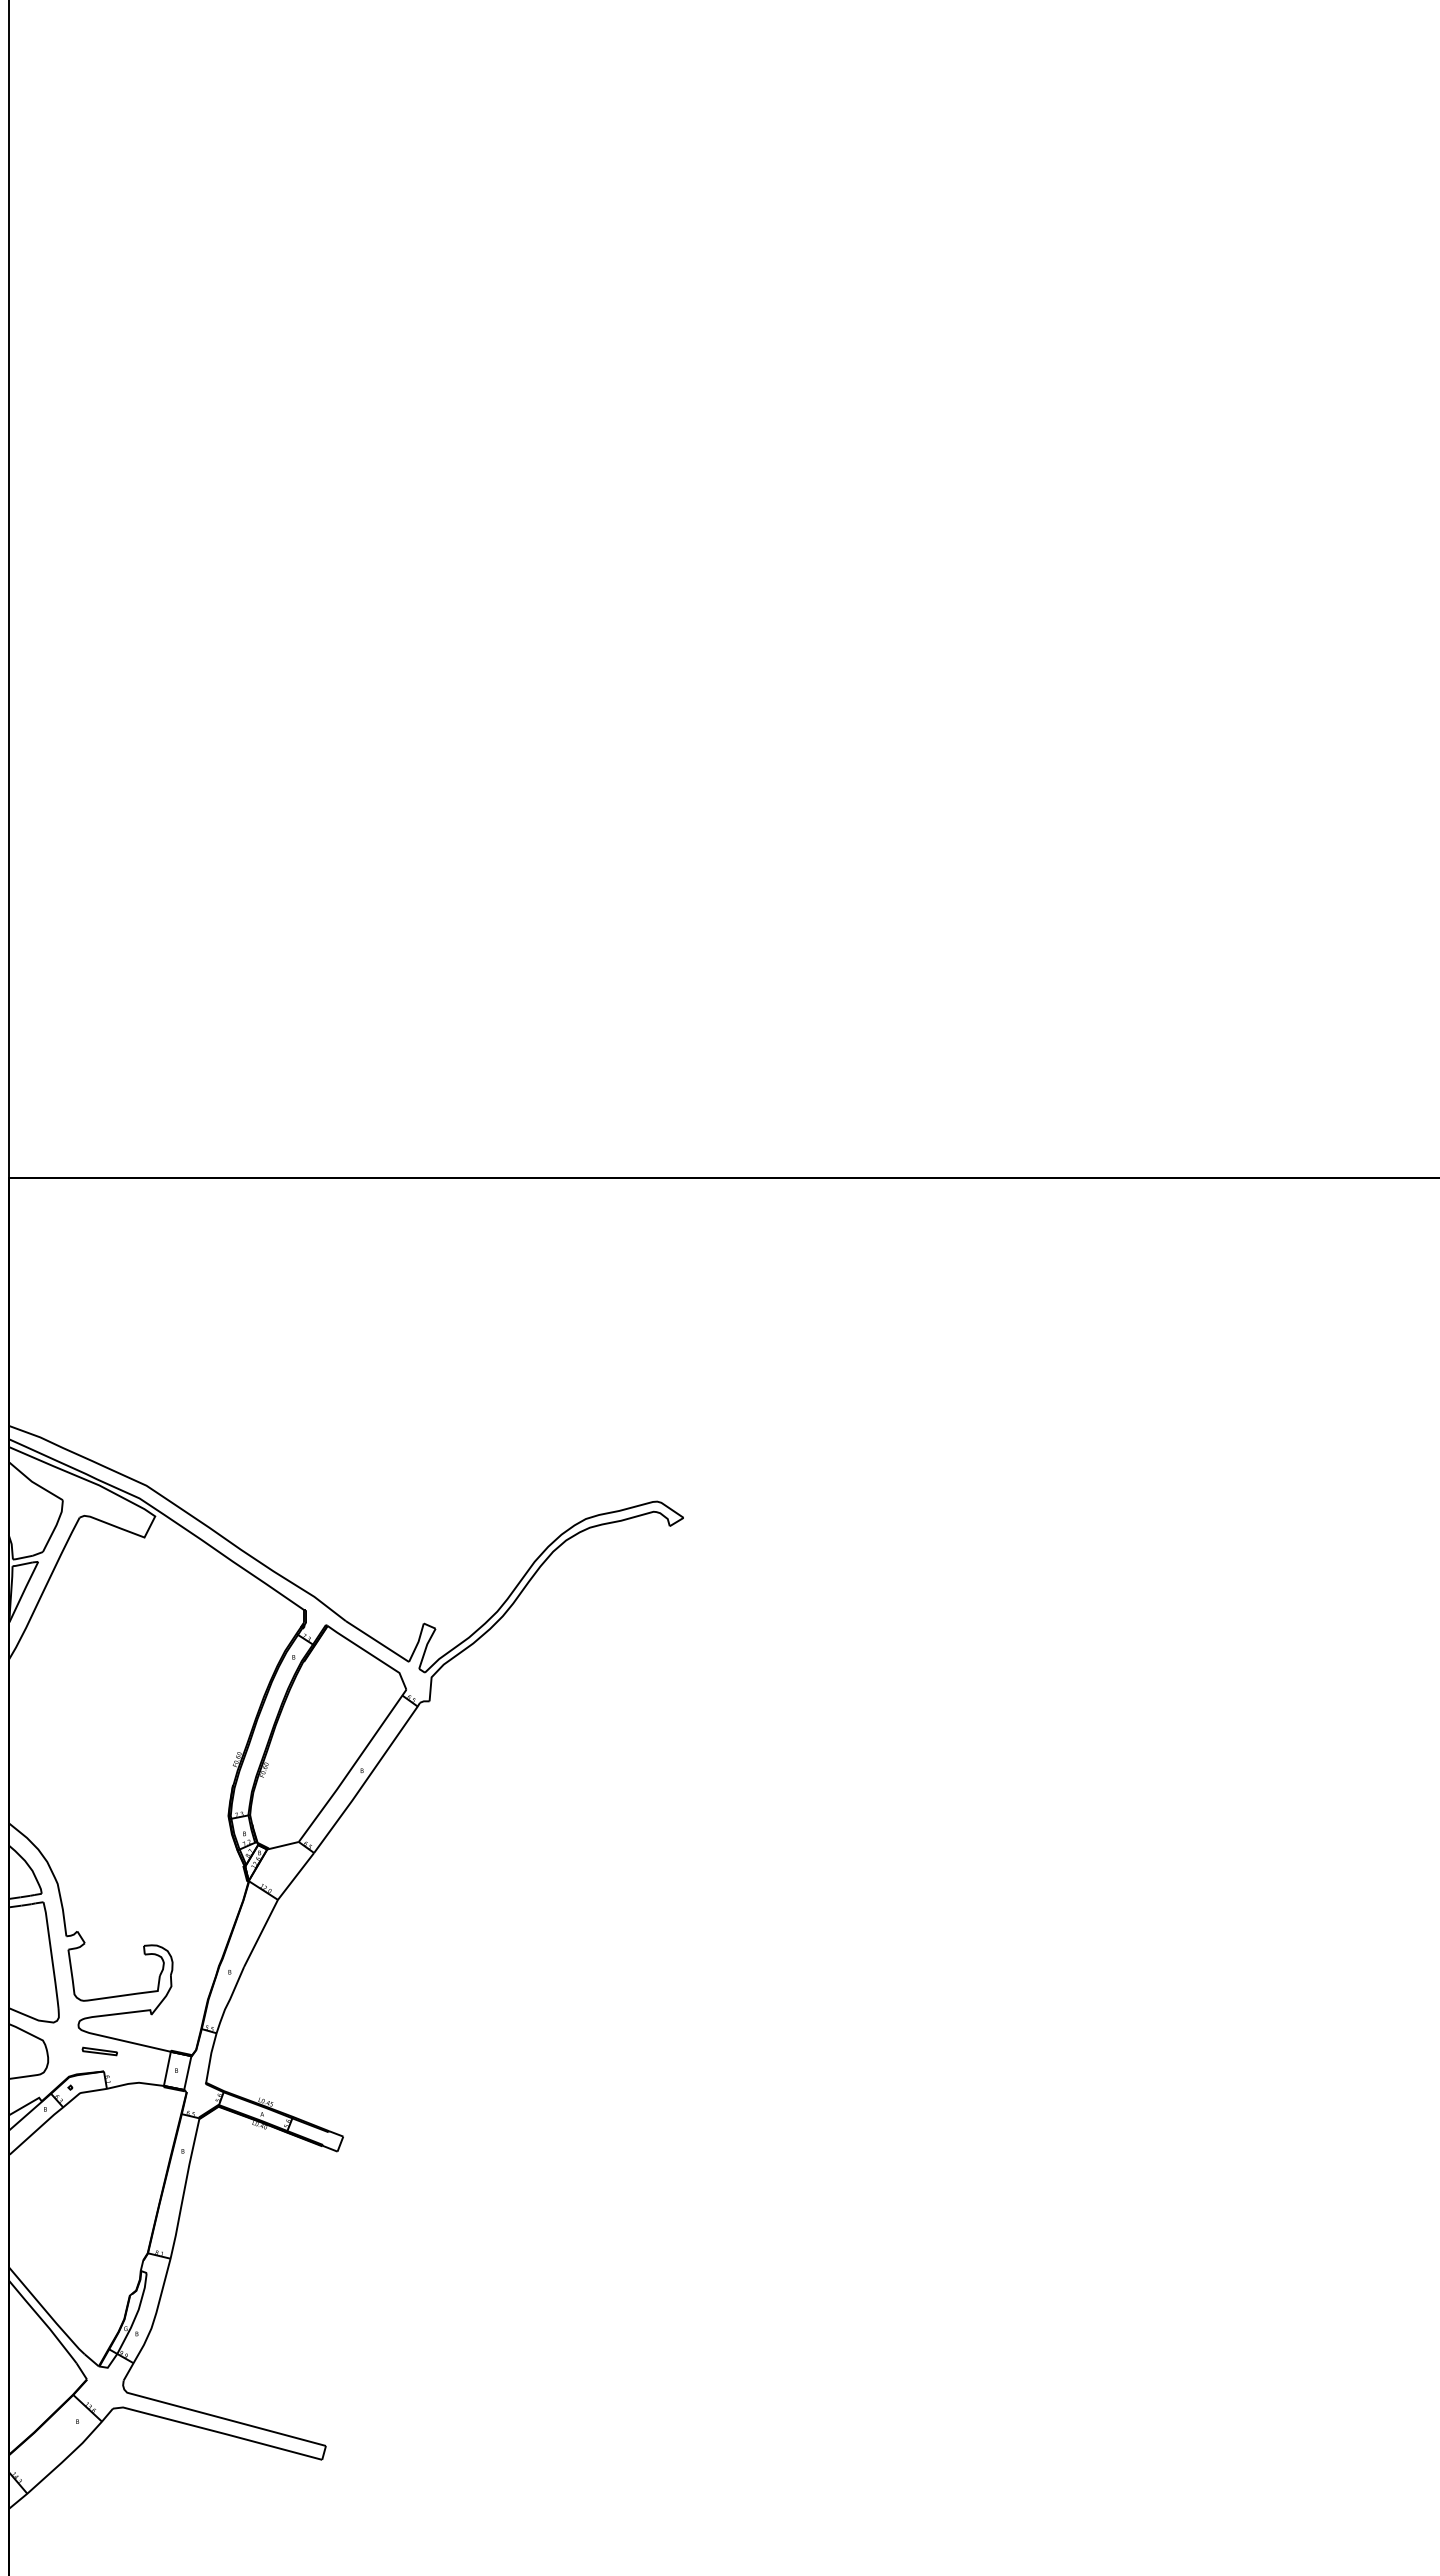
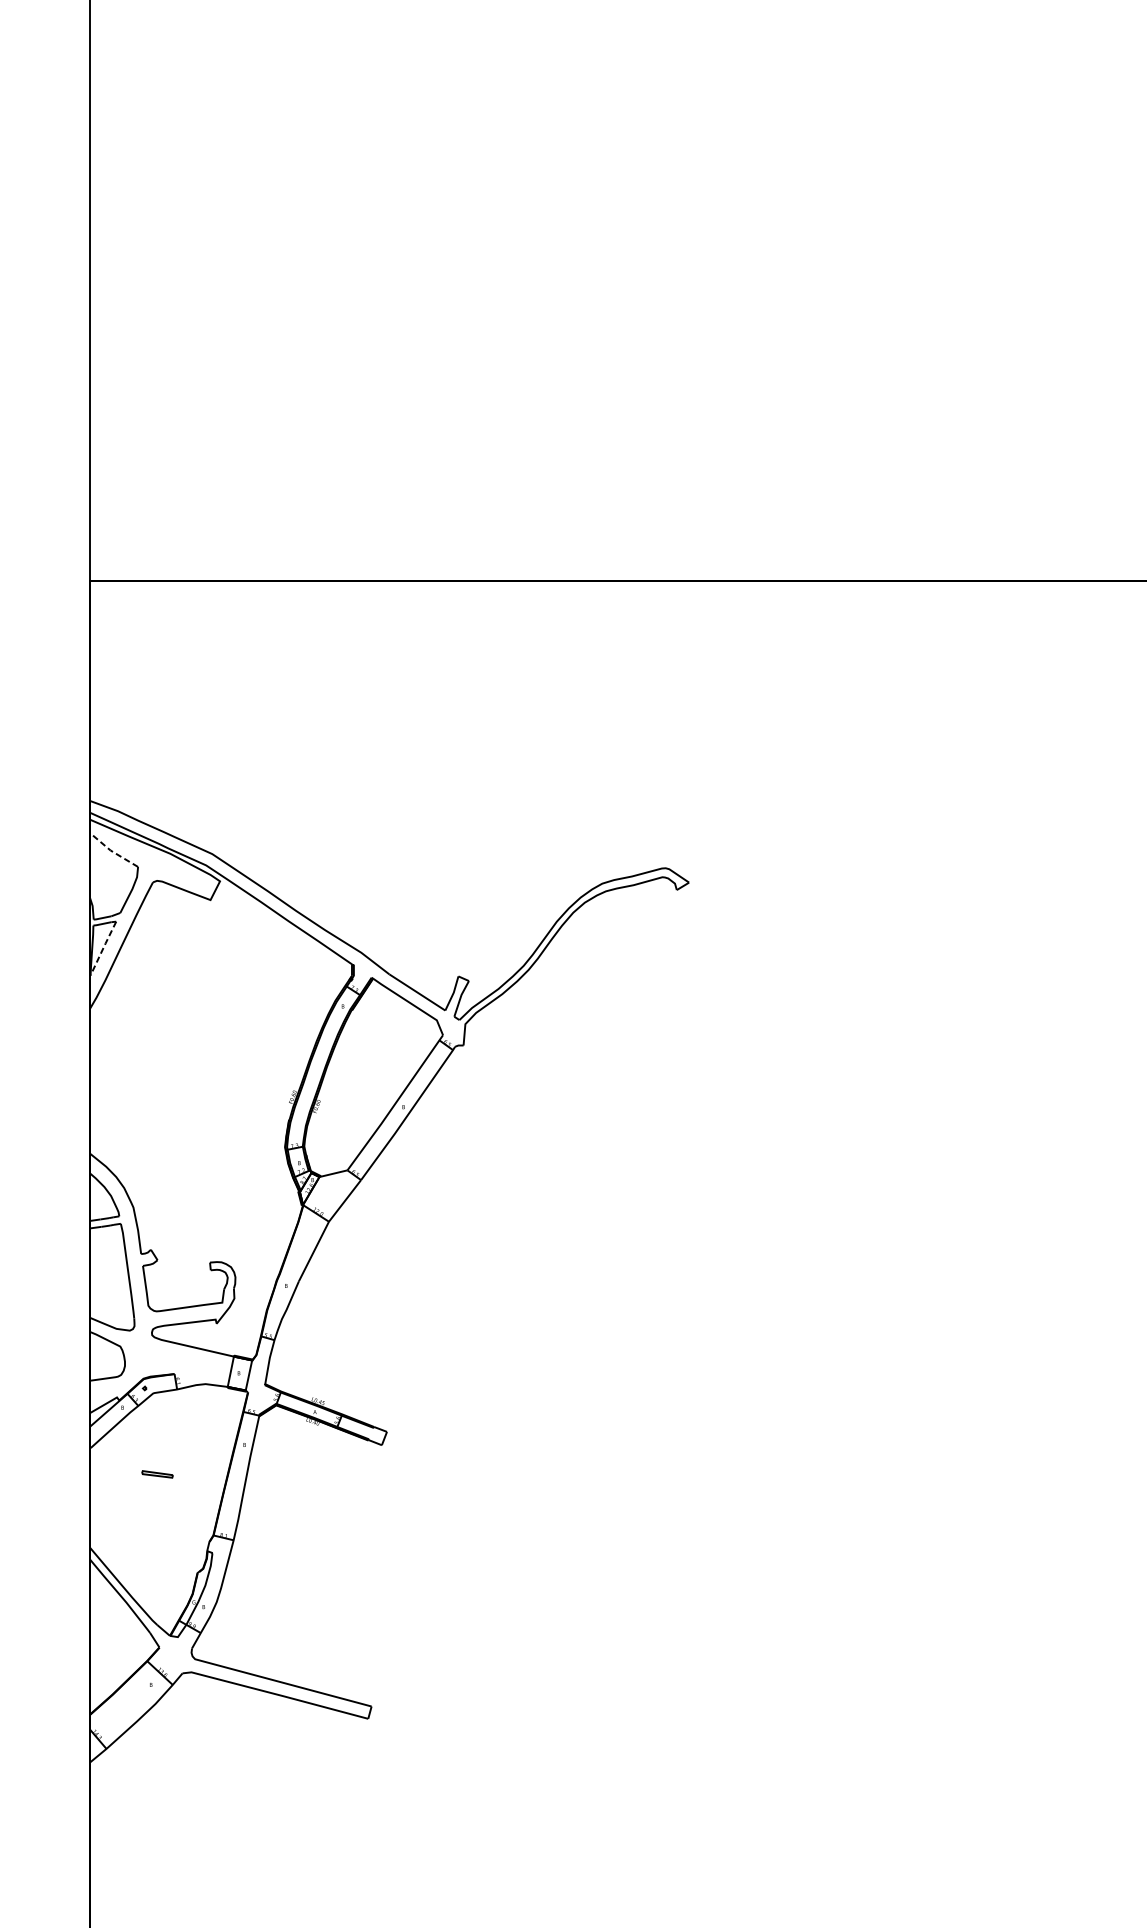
line: (33, 1482) -> (111, 851), solid -> dashed
line: (23, 1592) -> (103, 948), solid -> dashed
part: (99, 2051) -> (157, 1474), moved

